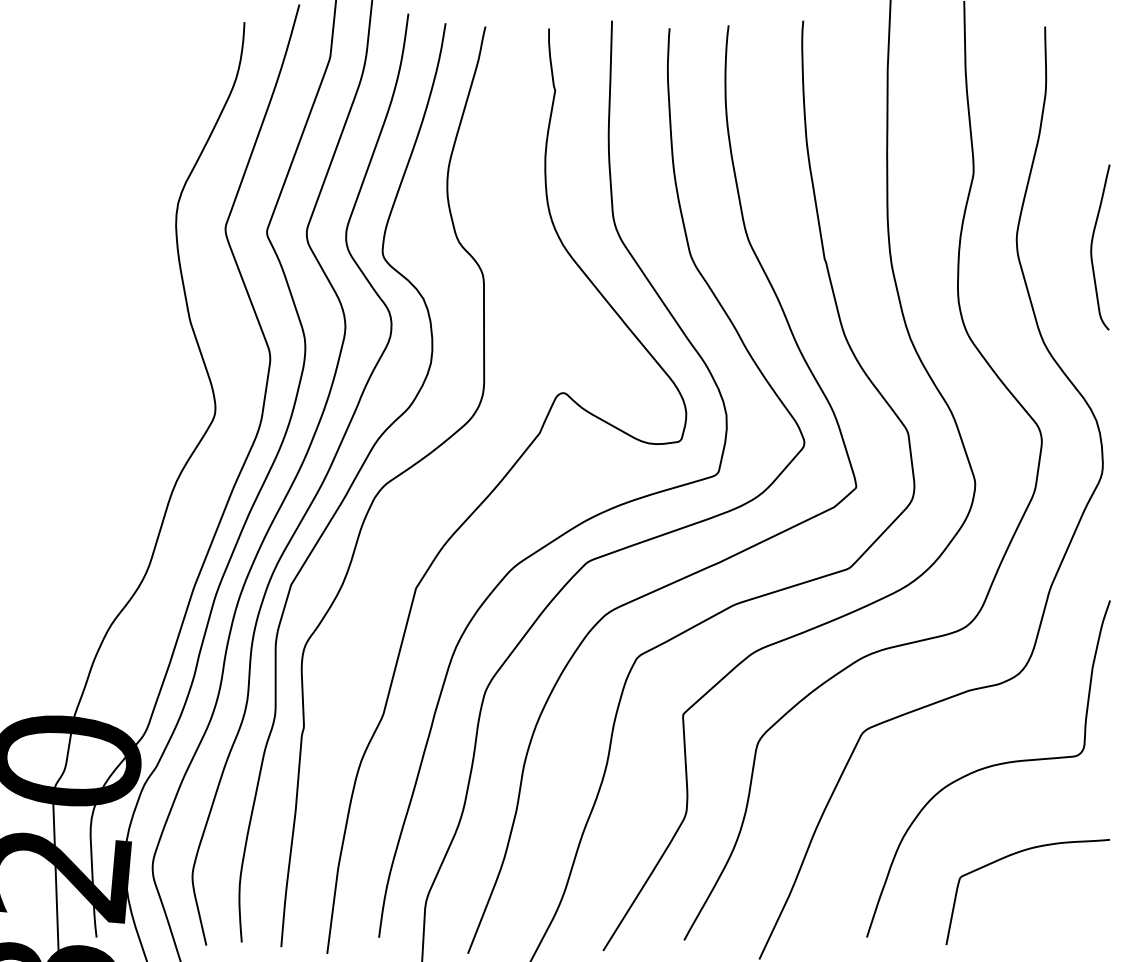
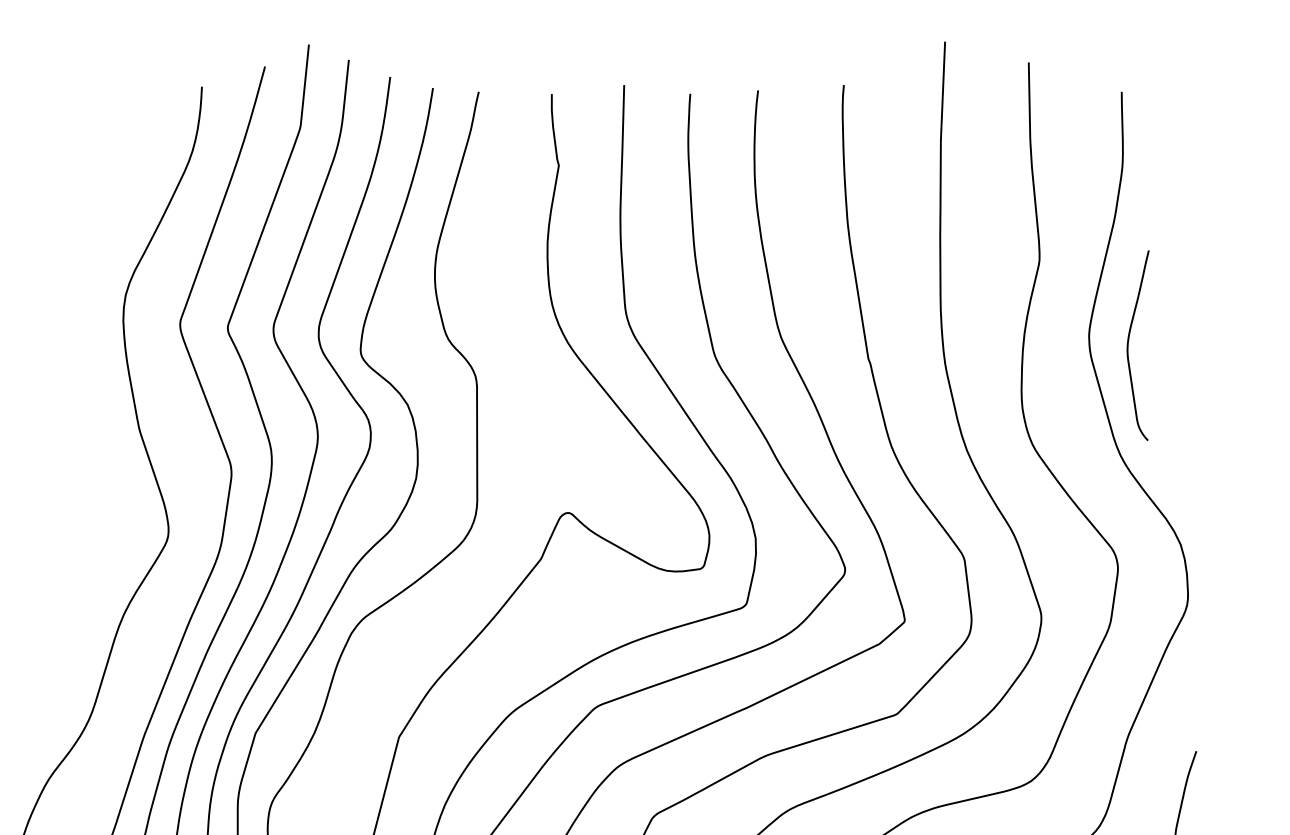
curve: (1092, 247) -> (1129, 345), moved

